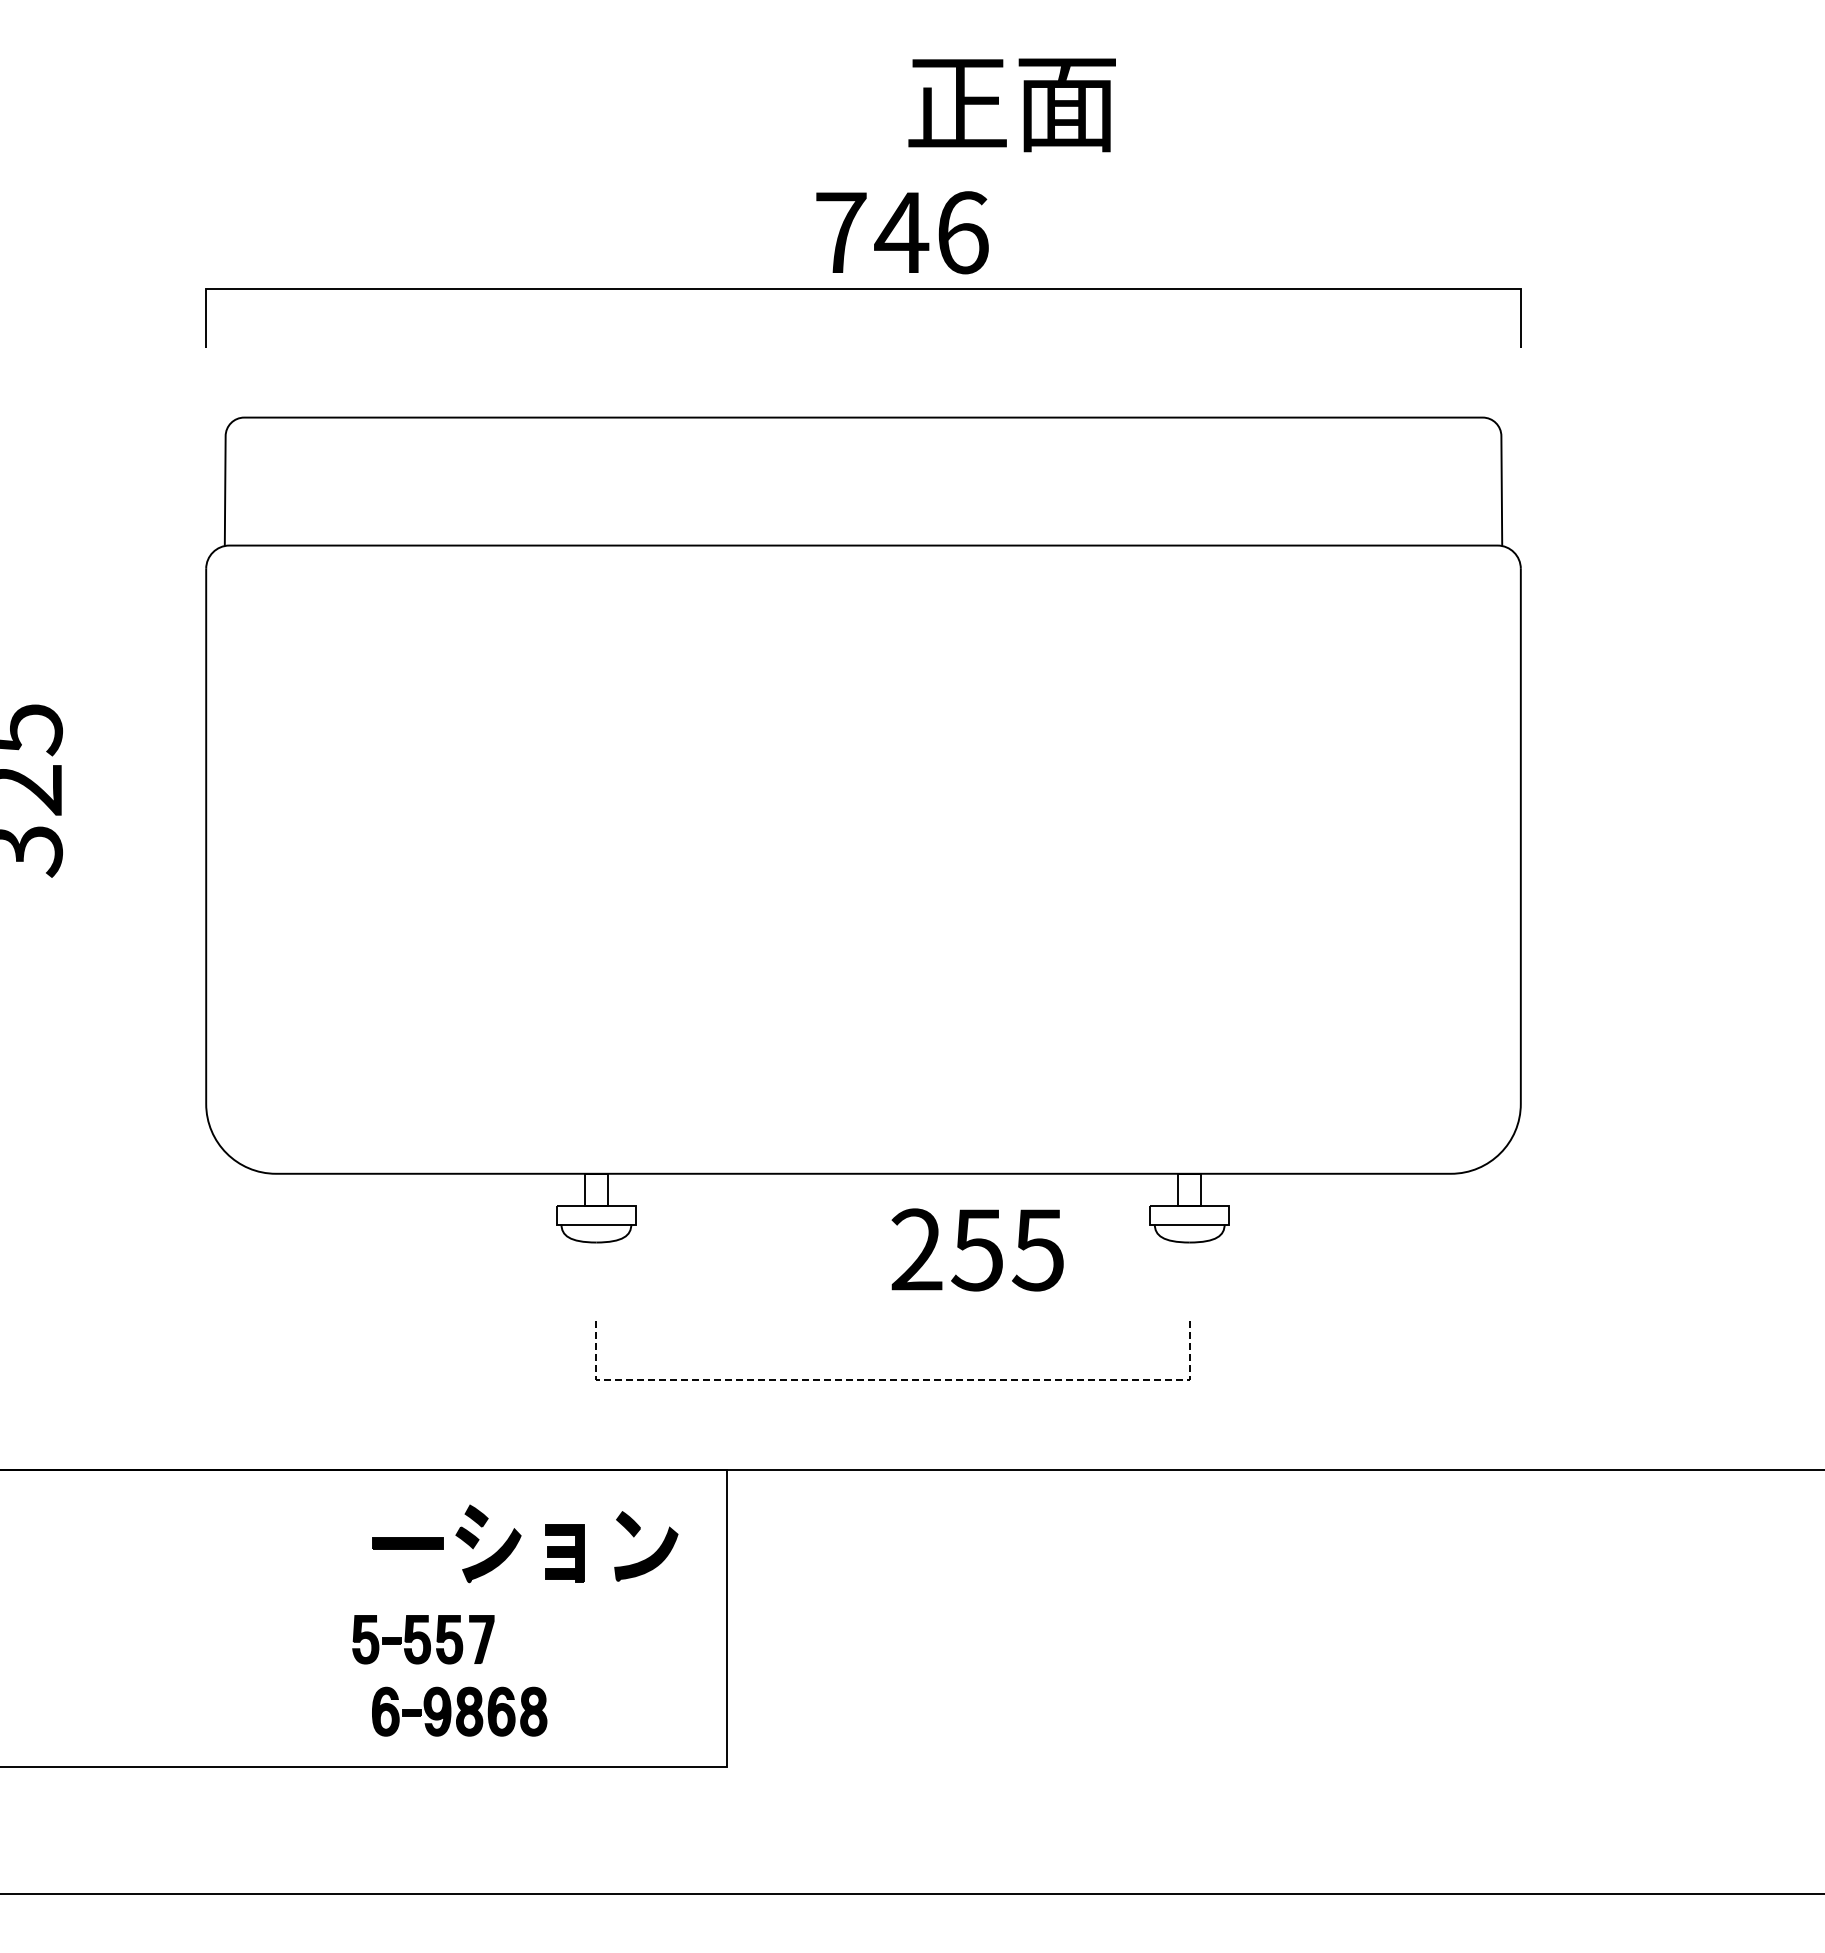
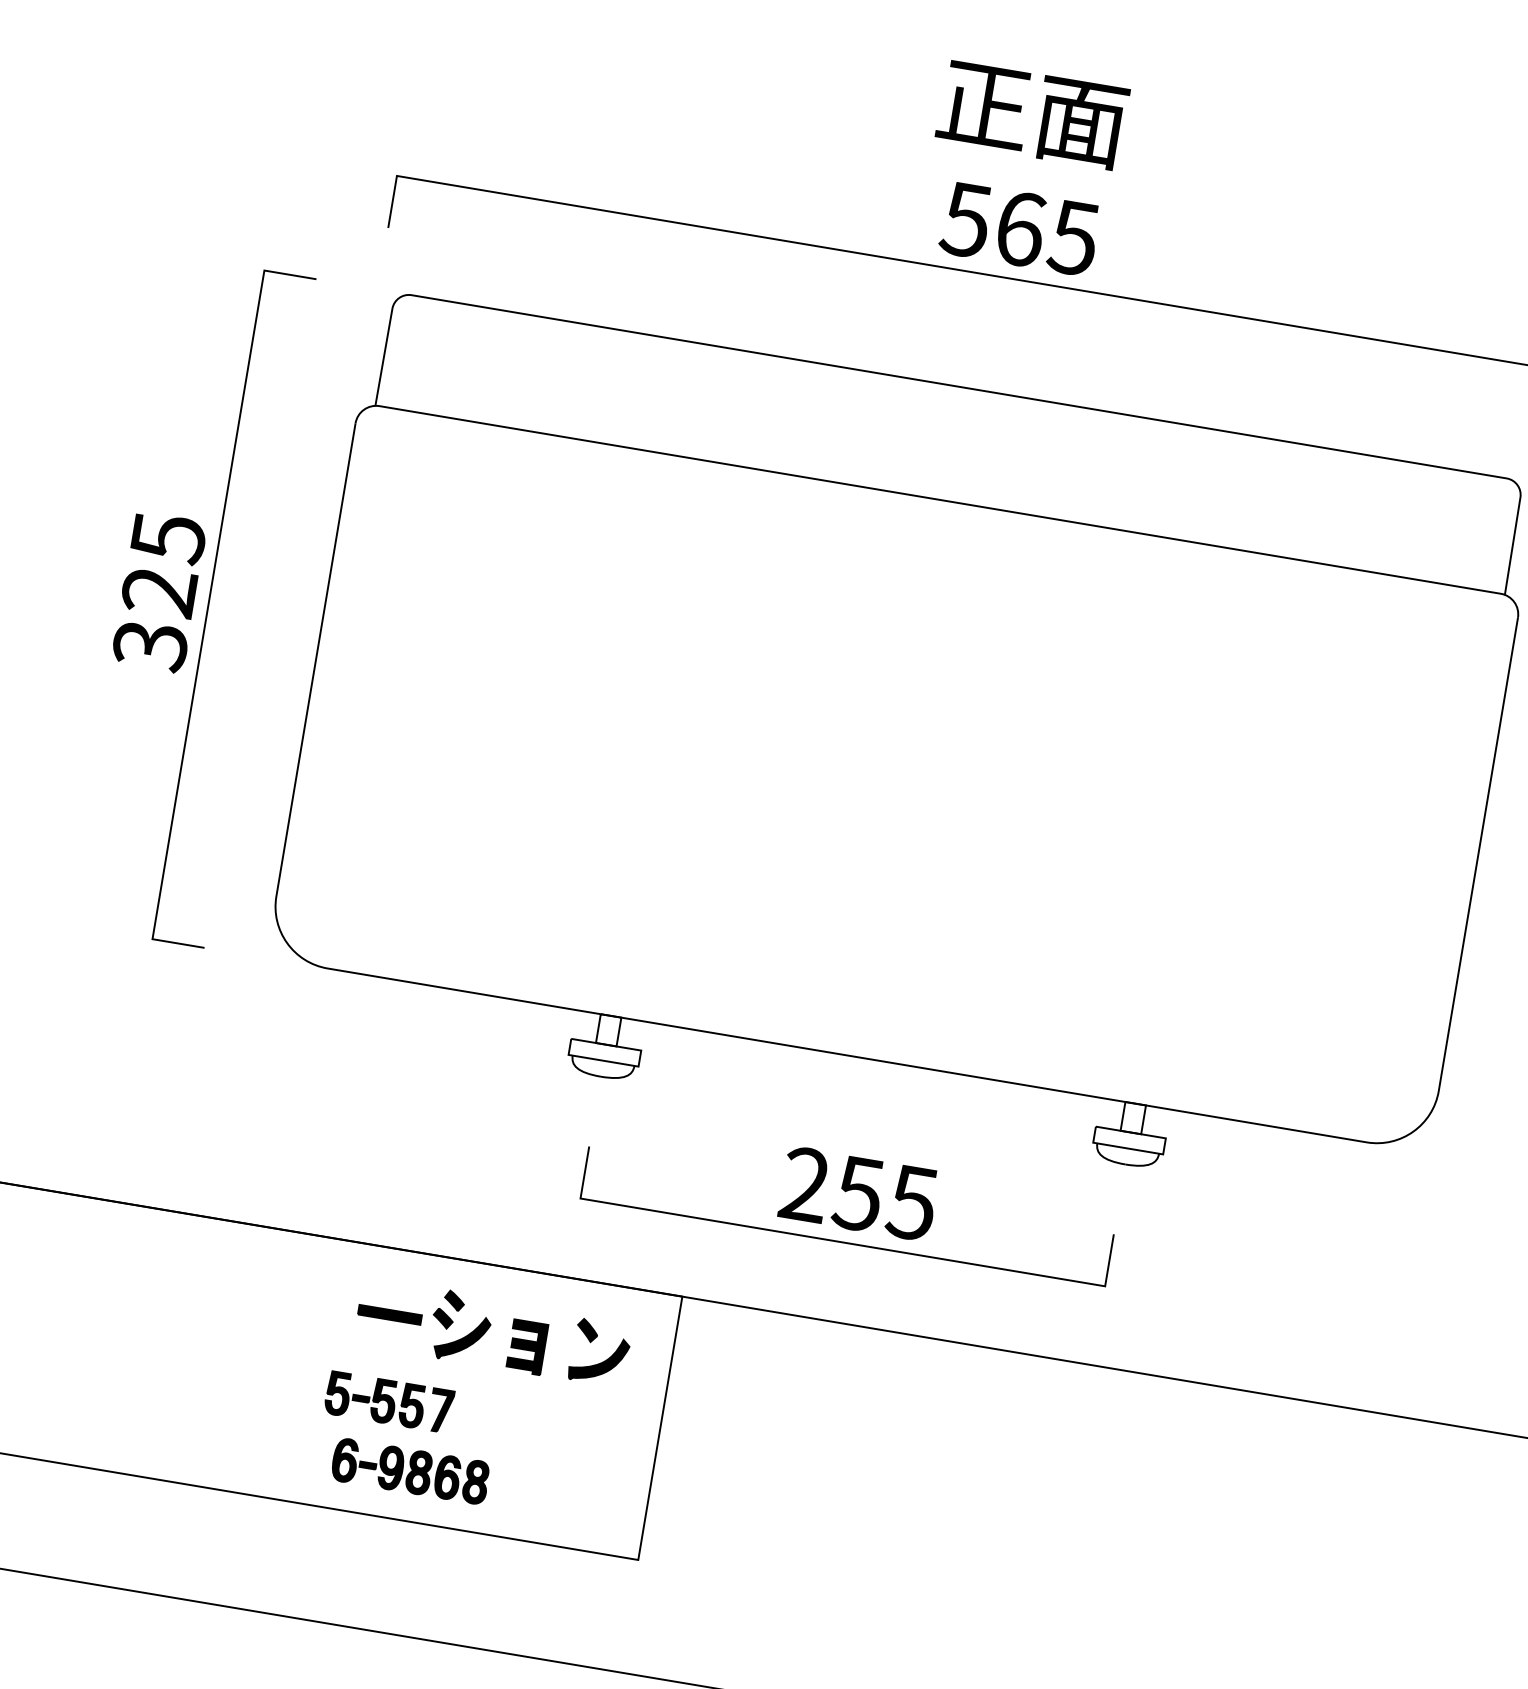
text: (1011, 105) -> (1031, 115), moved
text: (901, 232) -> (1020, 228), 746 -> 565
line: (78, 795) -> (209, 604), added
text: (977, 1249) -> (858, 1193), moved
line: (893, 1380) -> (843, 1242), dashed -> solid

